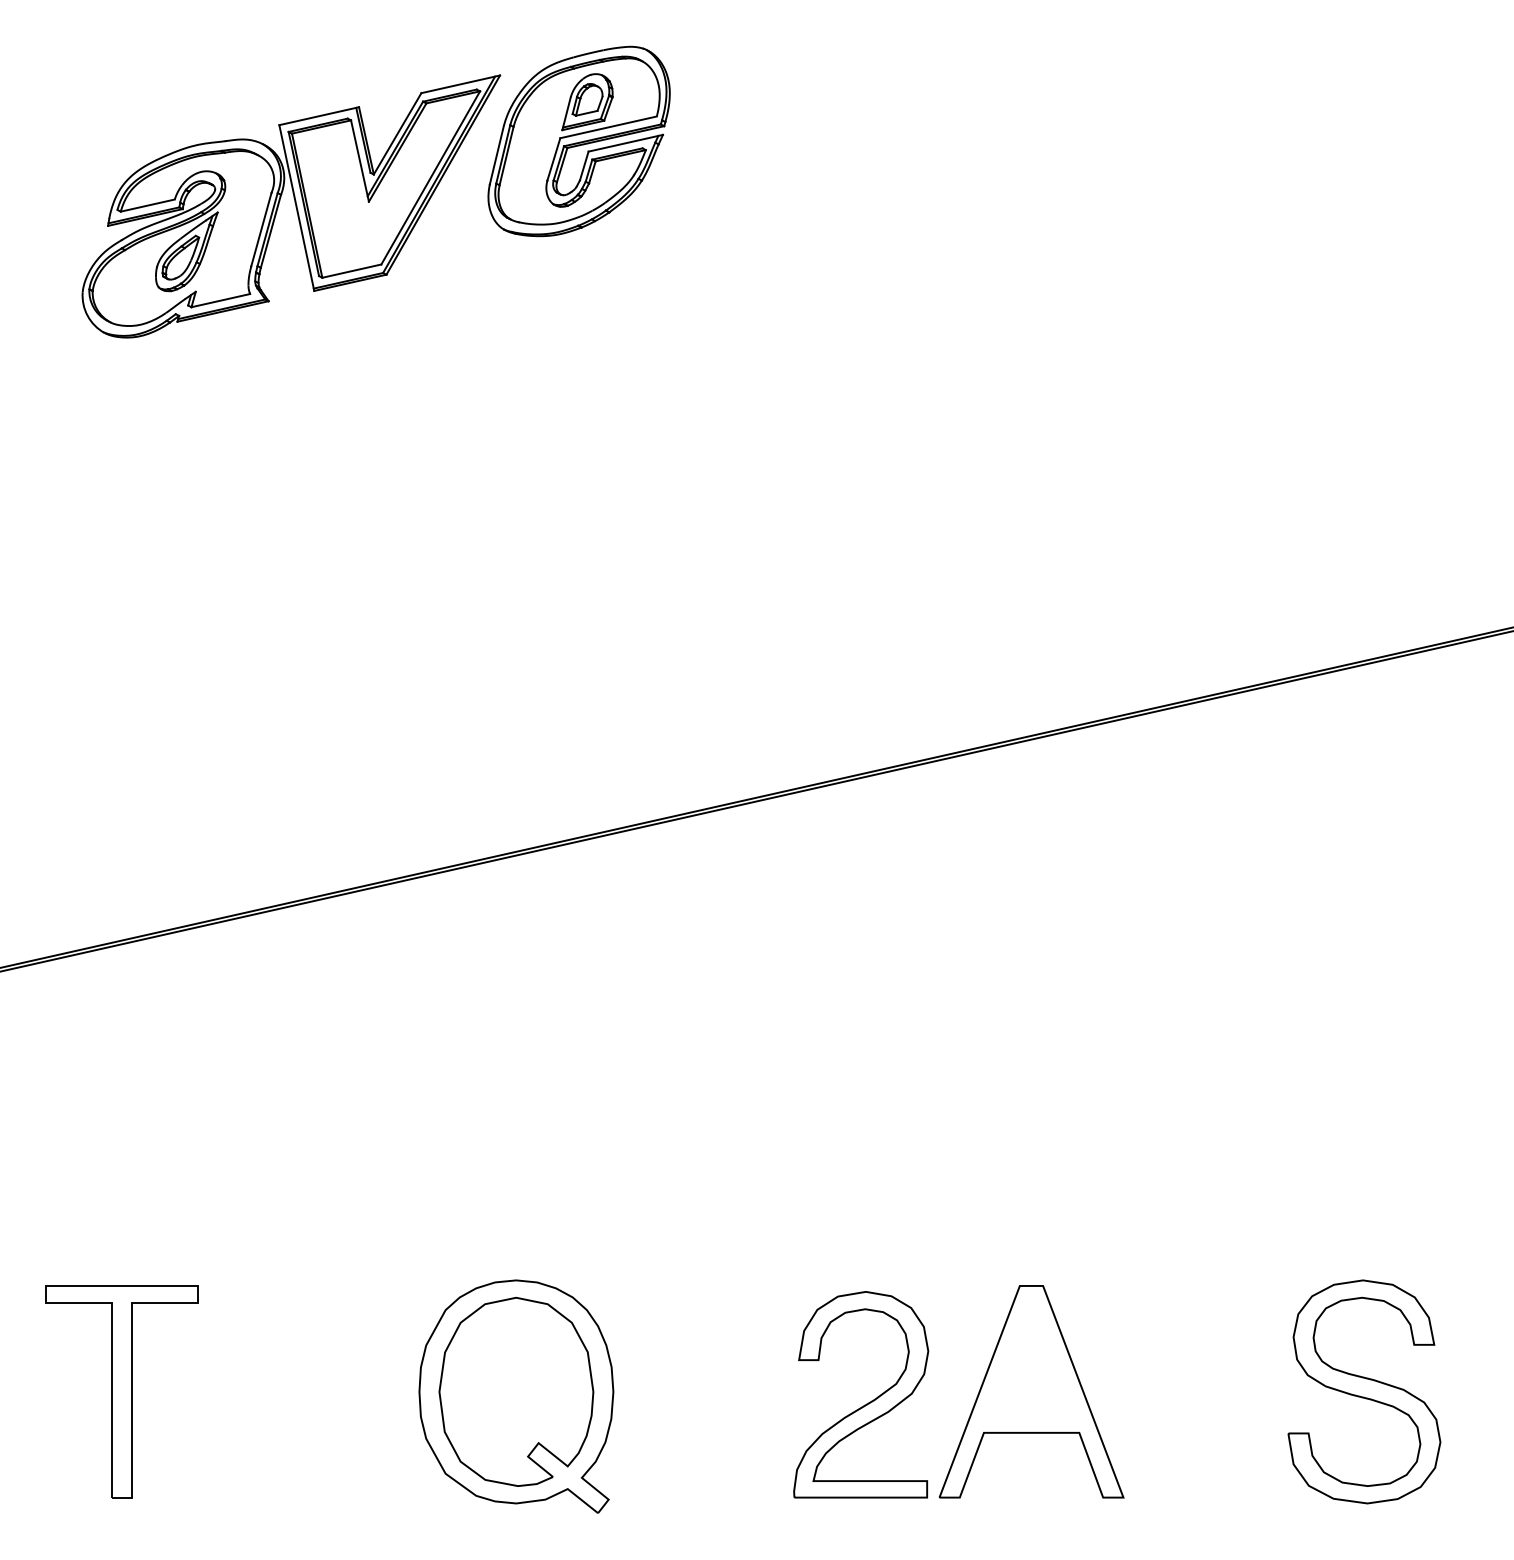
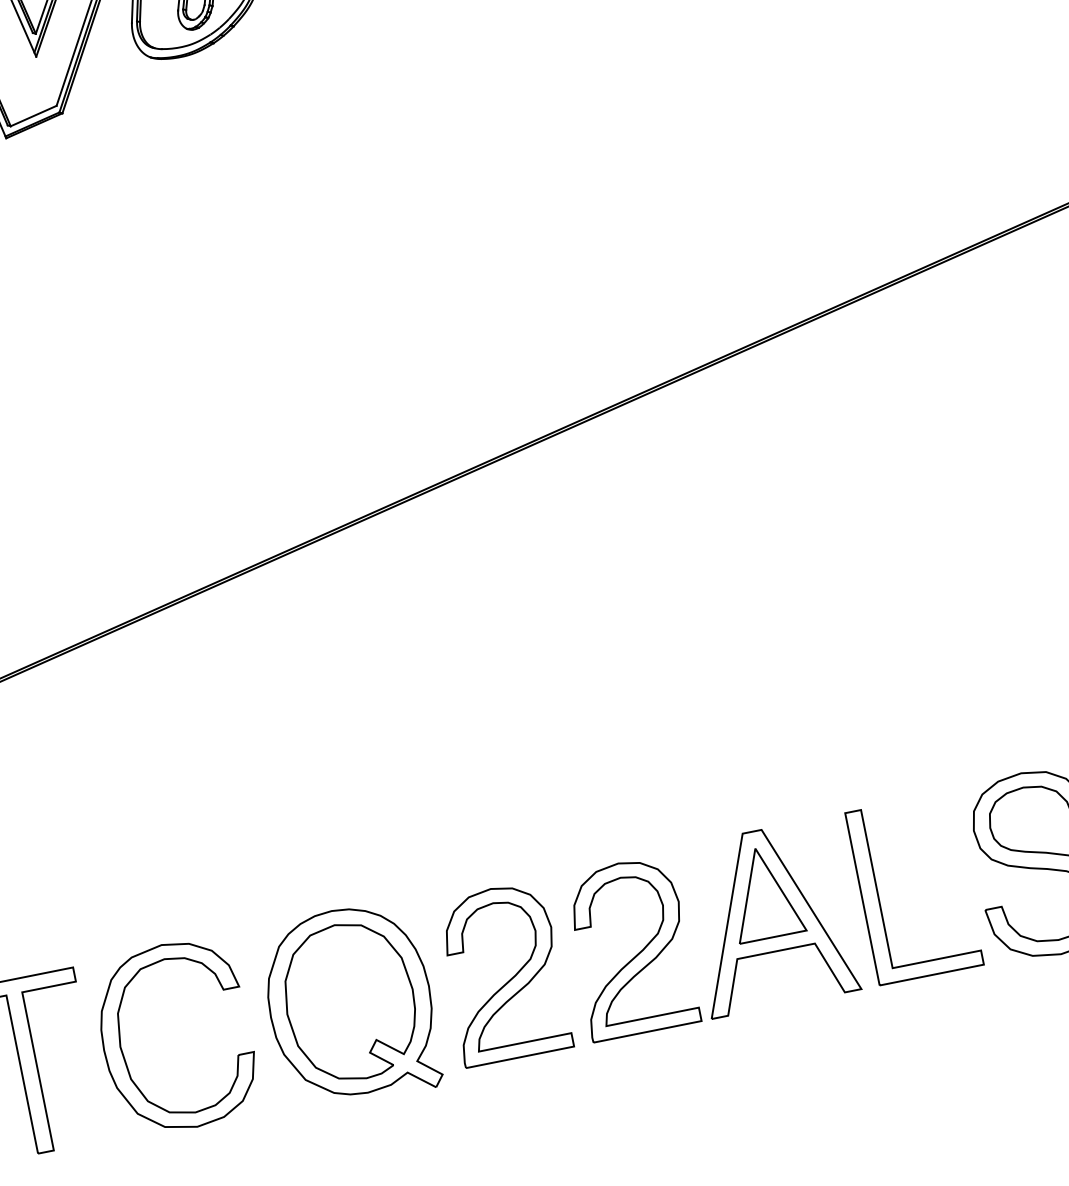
part: (1031, 1361) -> (764, 893), added
part: (1165, 1391) -> (878, 895), added
part: (236, 1395) -> (122, 1050), added
part: (711, 1402) -> (510, 978), added

